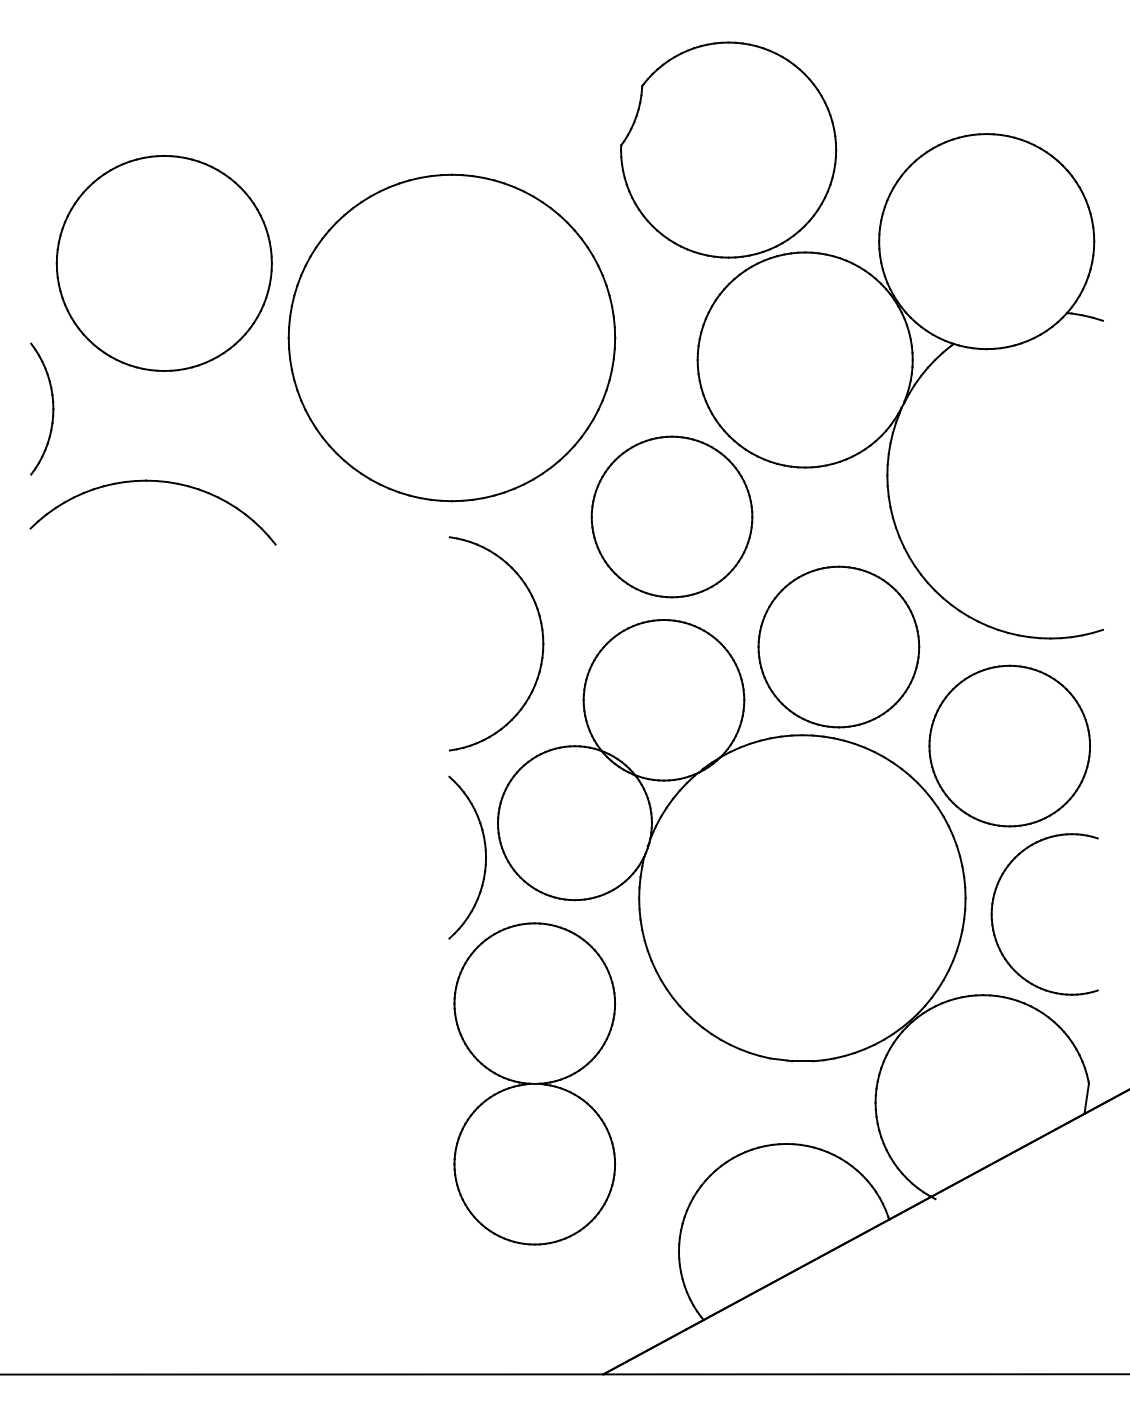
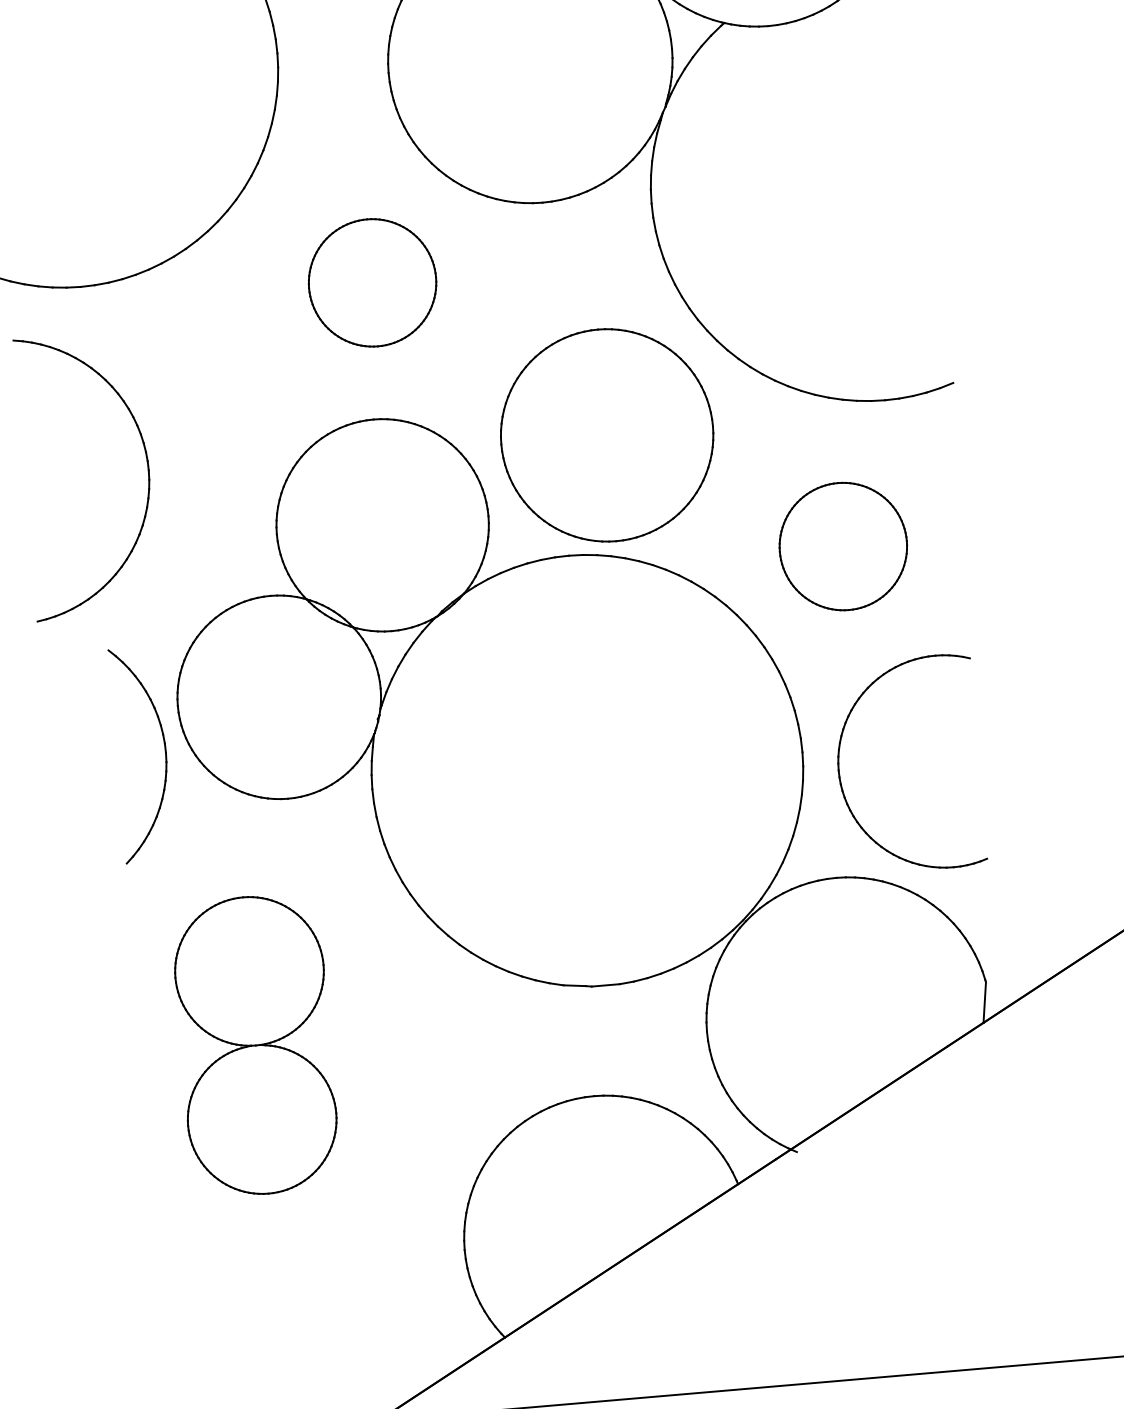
part: (671, 516) -> (371, 282), size x0.6
part: (542, 643) -> (147, 470), moved
part: (1009, 745) -> (843, 545), size x0.6
part: (534, 1083) -> (255, 1044), size x0.7

